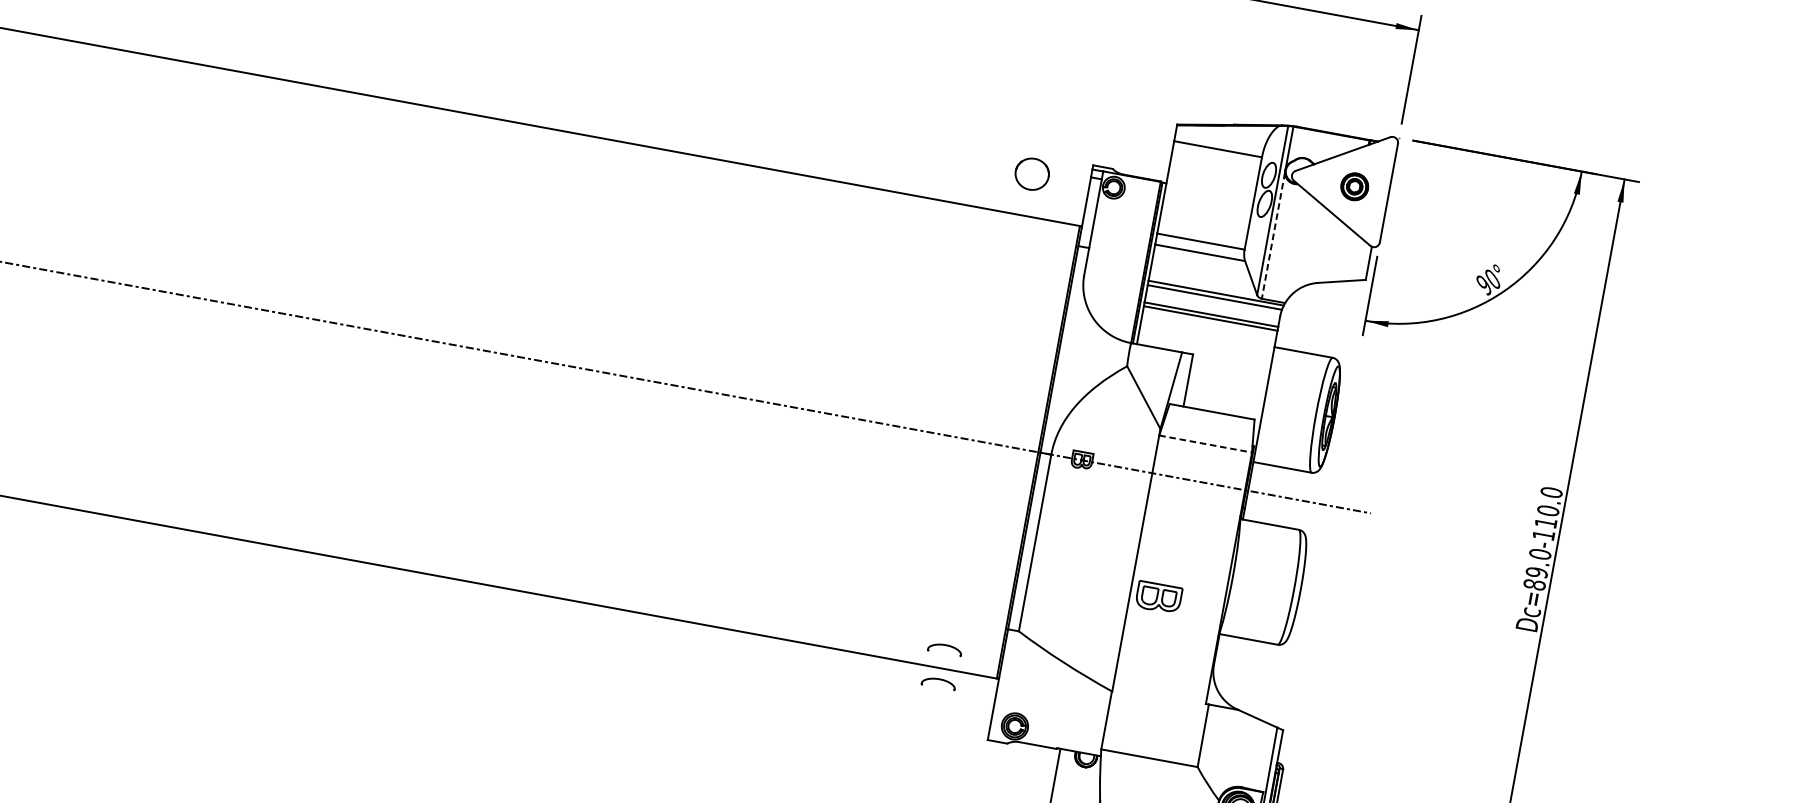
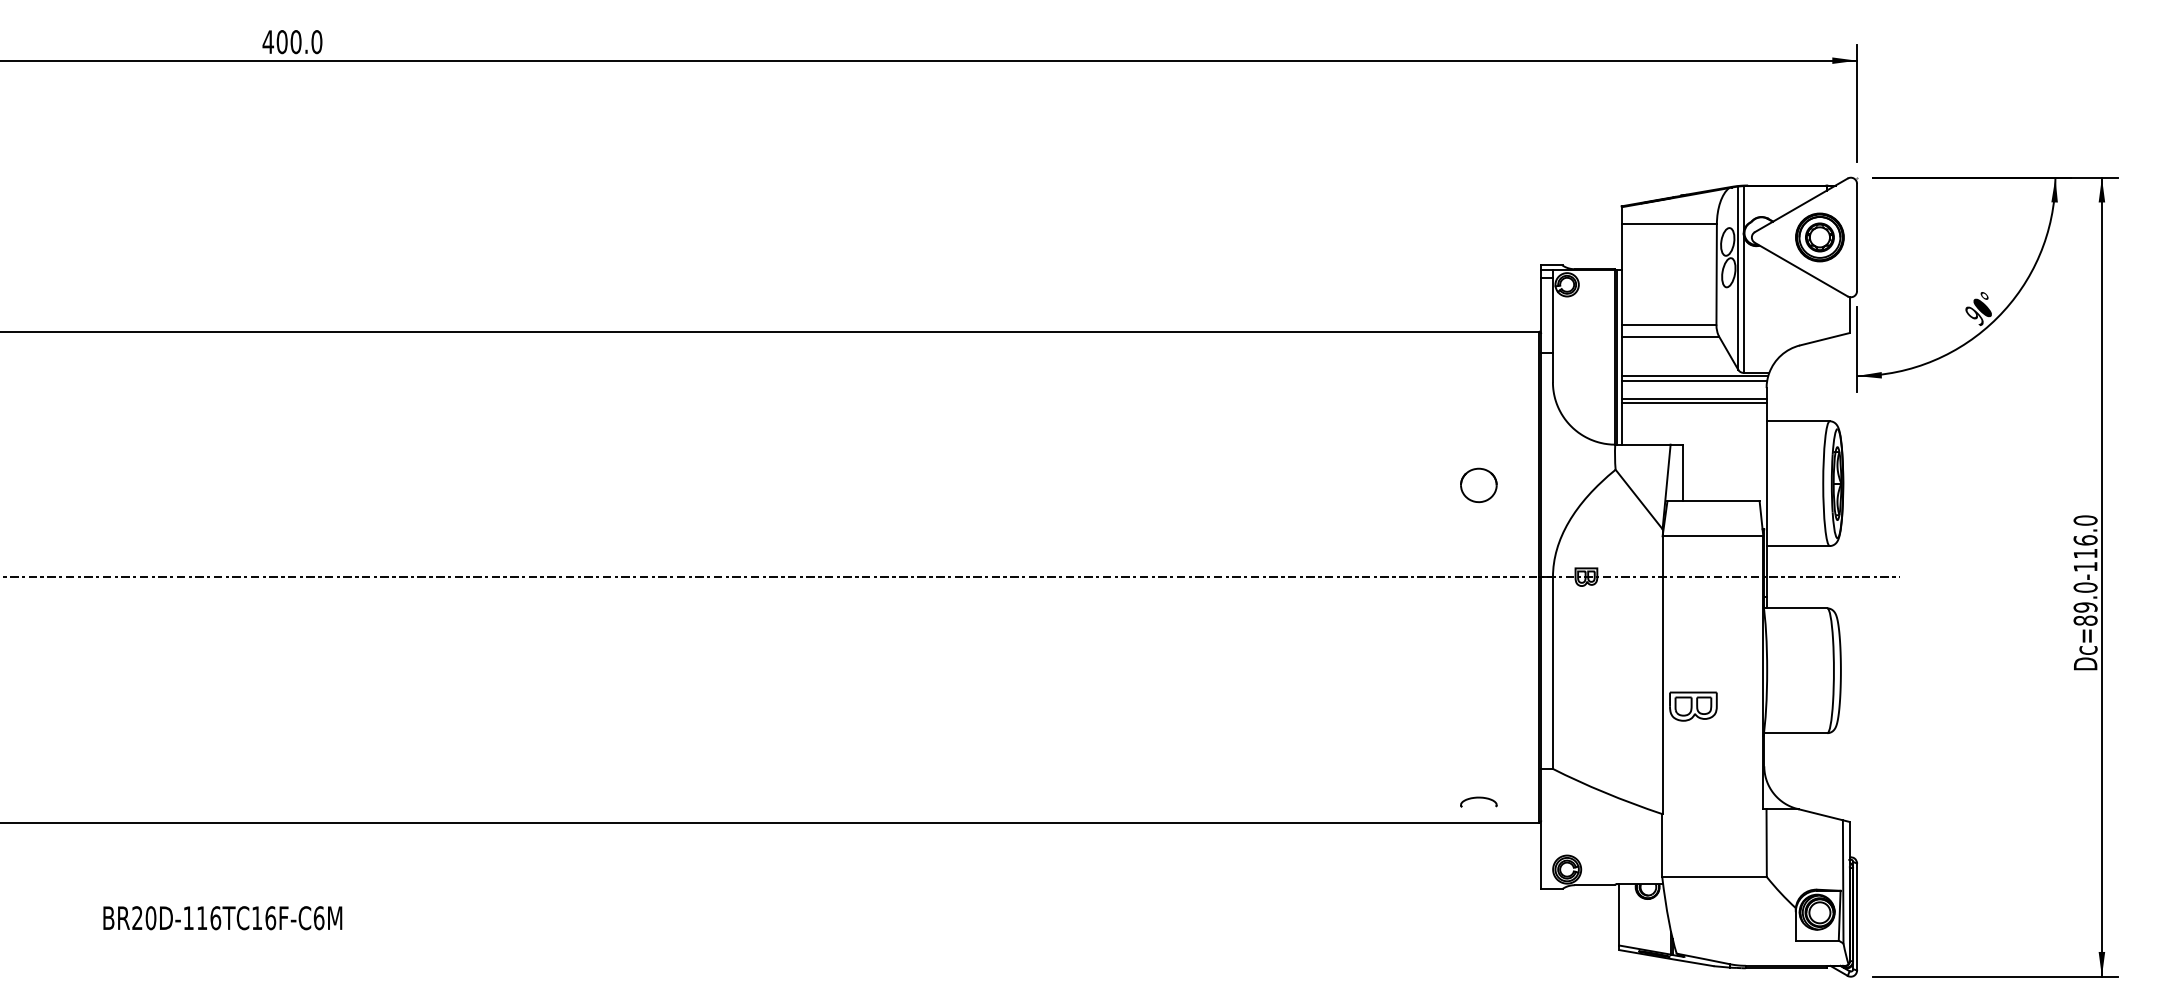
part: (1031, 174) -> (1478, 485), moved
part: (1354, 186) -> (1819, 237), size x1.67
line: (1273, 236) -> (1744, 305), dashed -> solid
line: (1206, 444) -> (1713, 536), dashed -> solid
text: (1548, 510) -> (2085, 540), Dc=89.0-110.0 -> Dc=89.0-116.0
part: (938, 682) -> (1478, 838), removed

